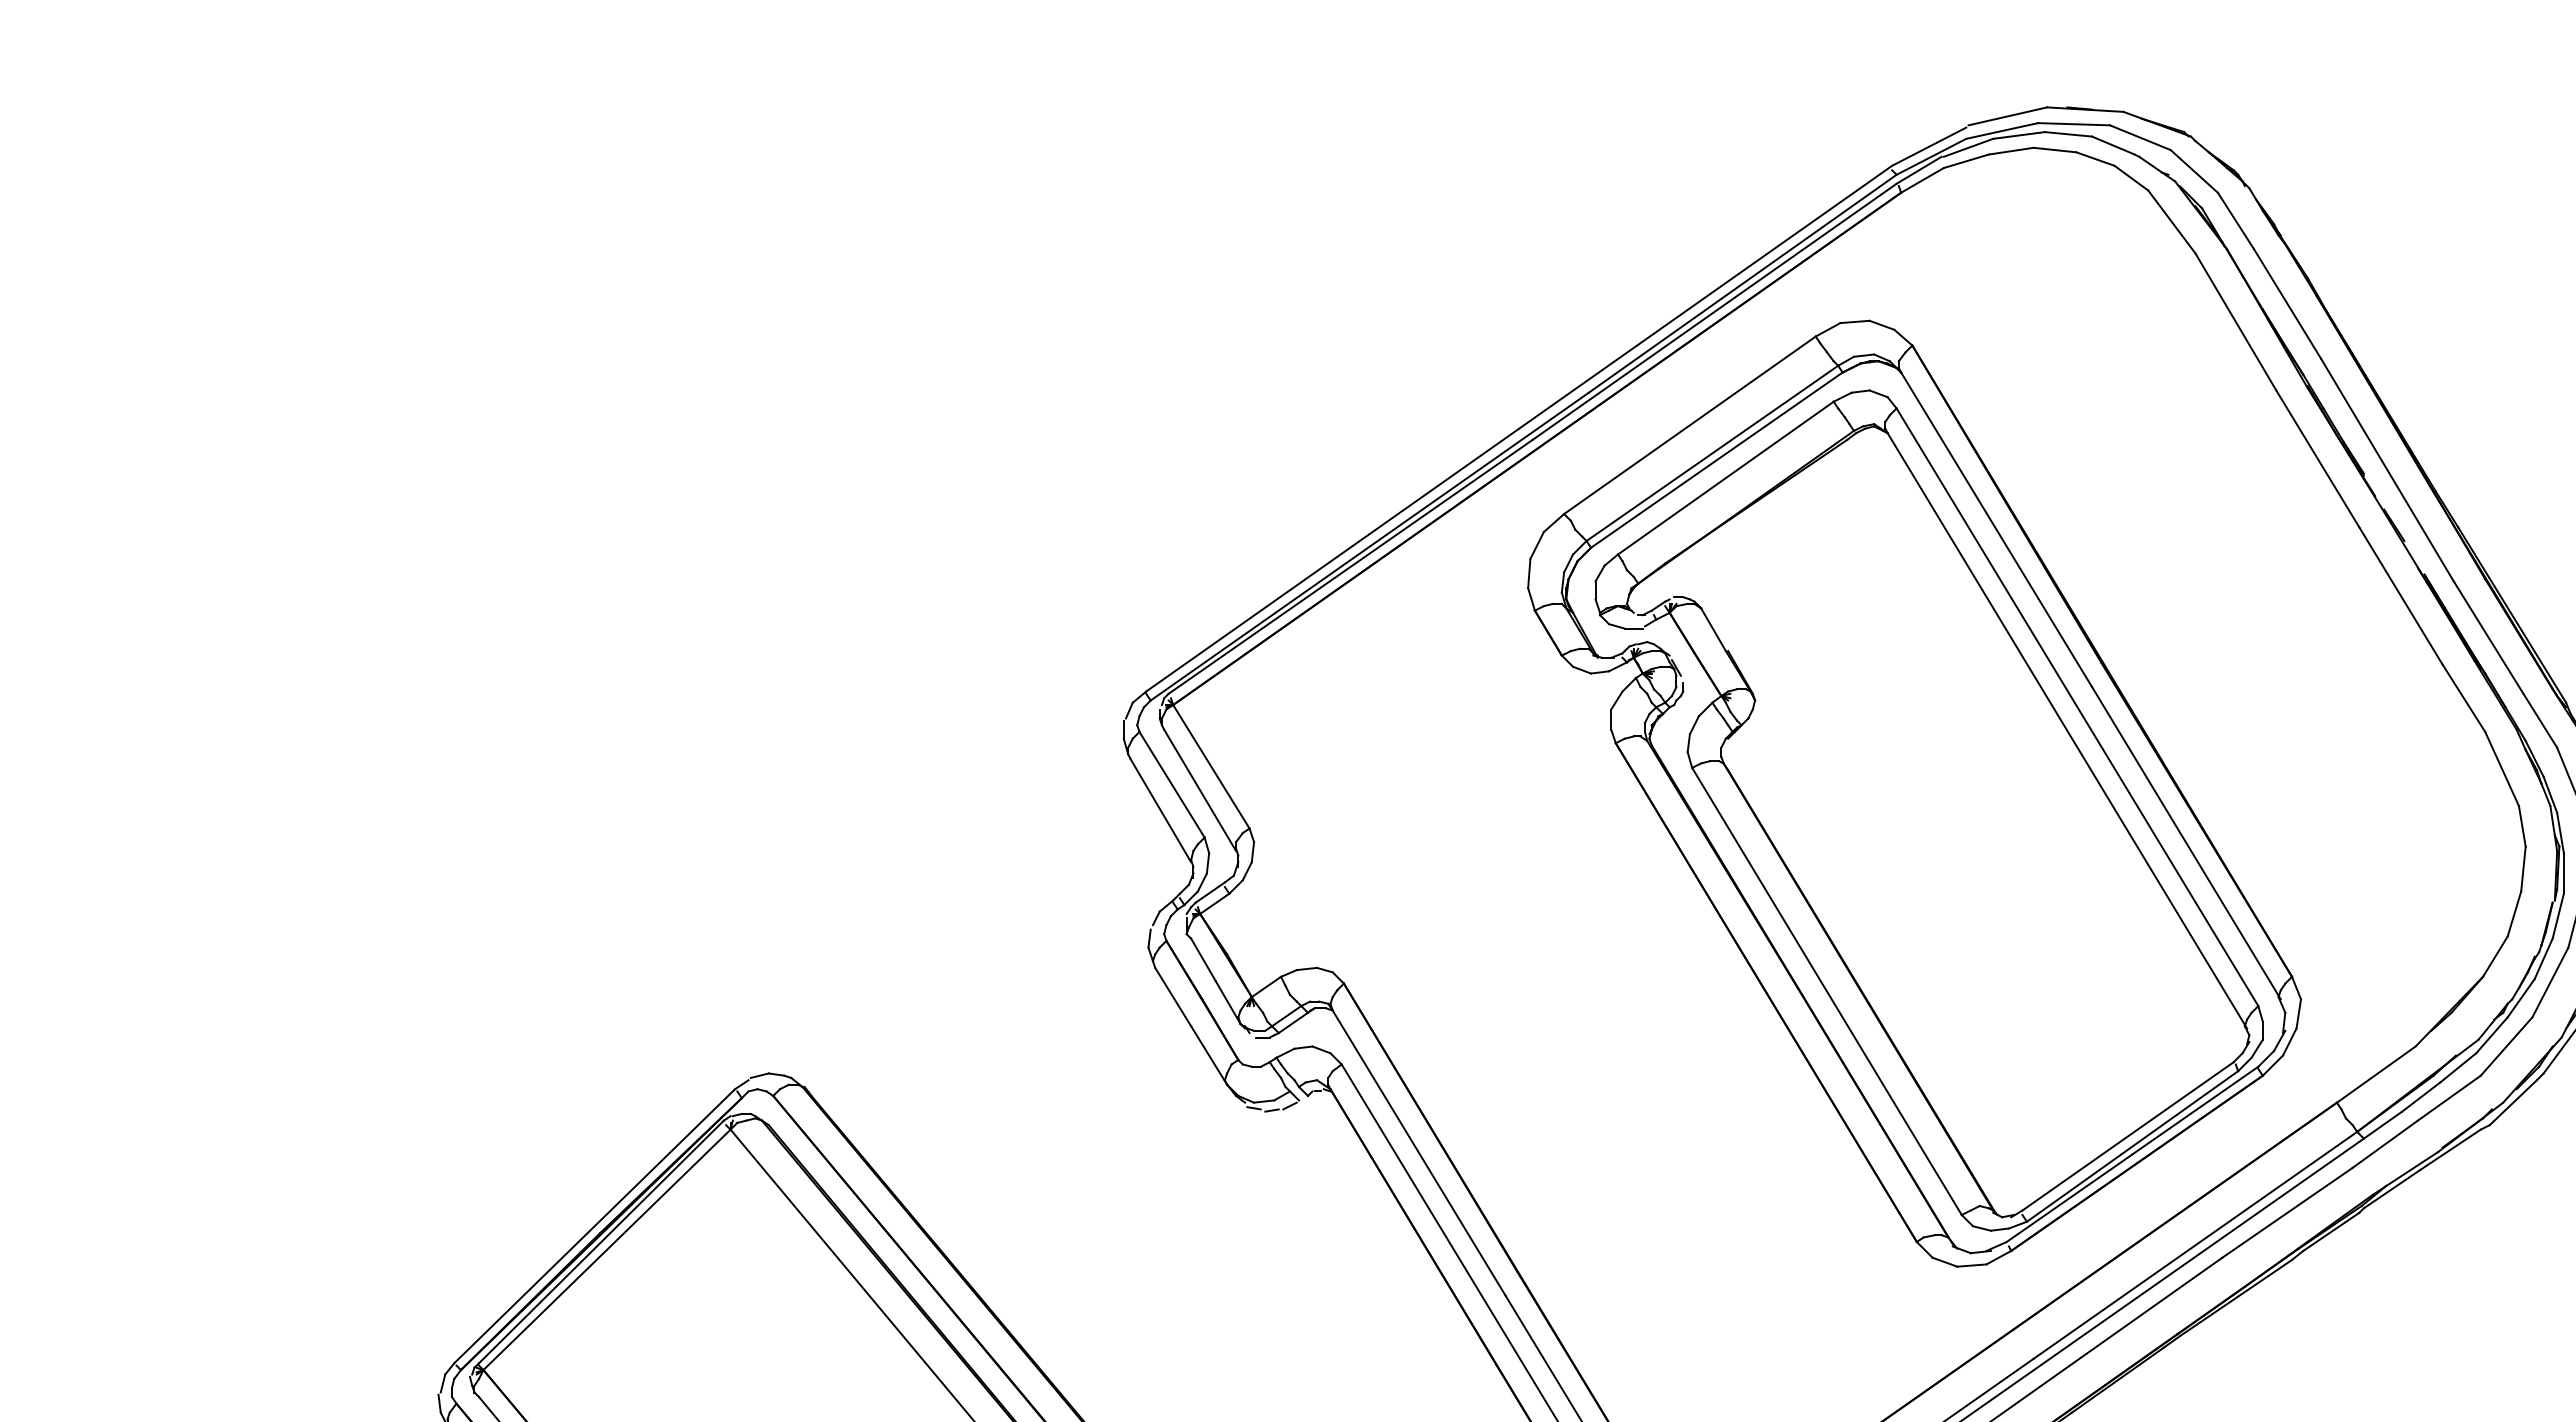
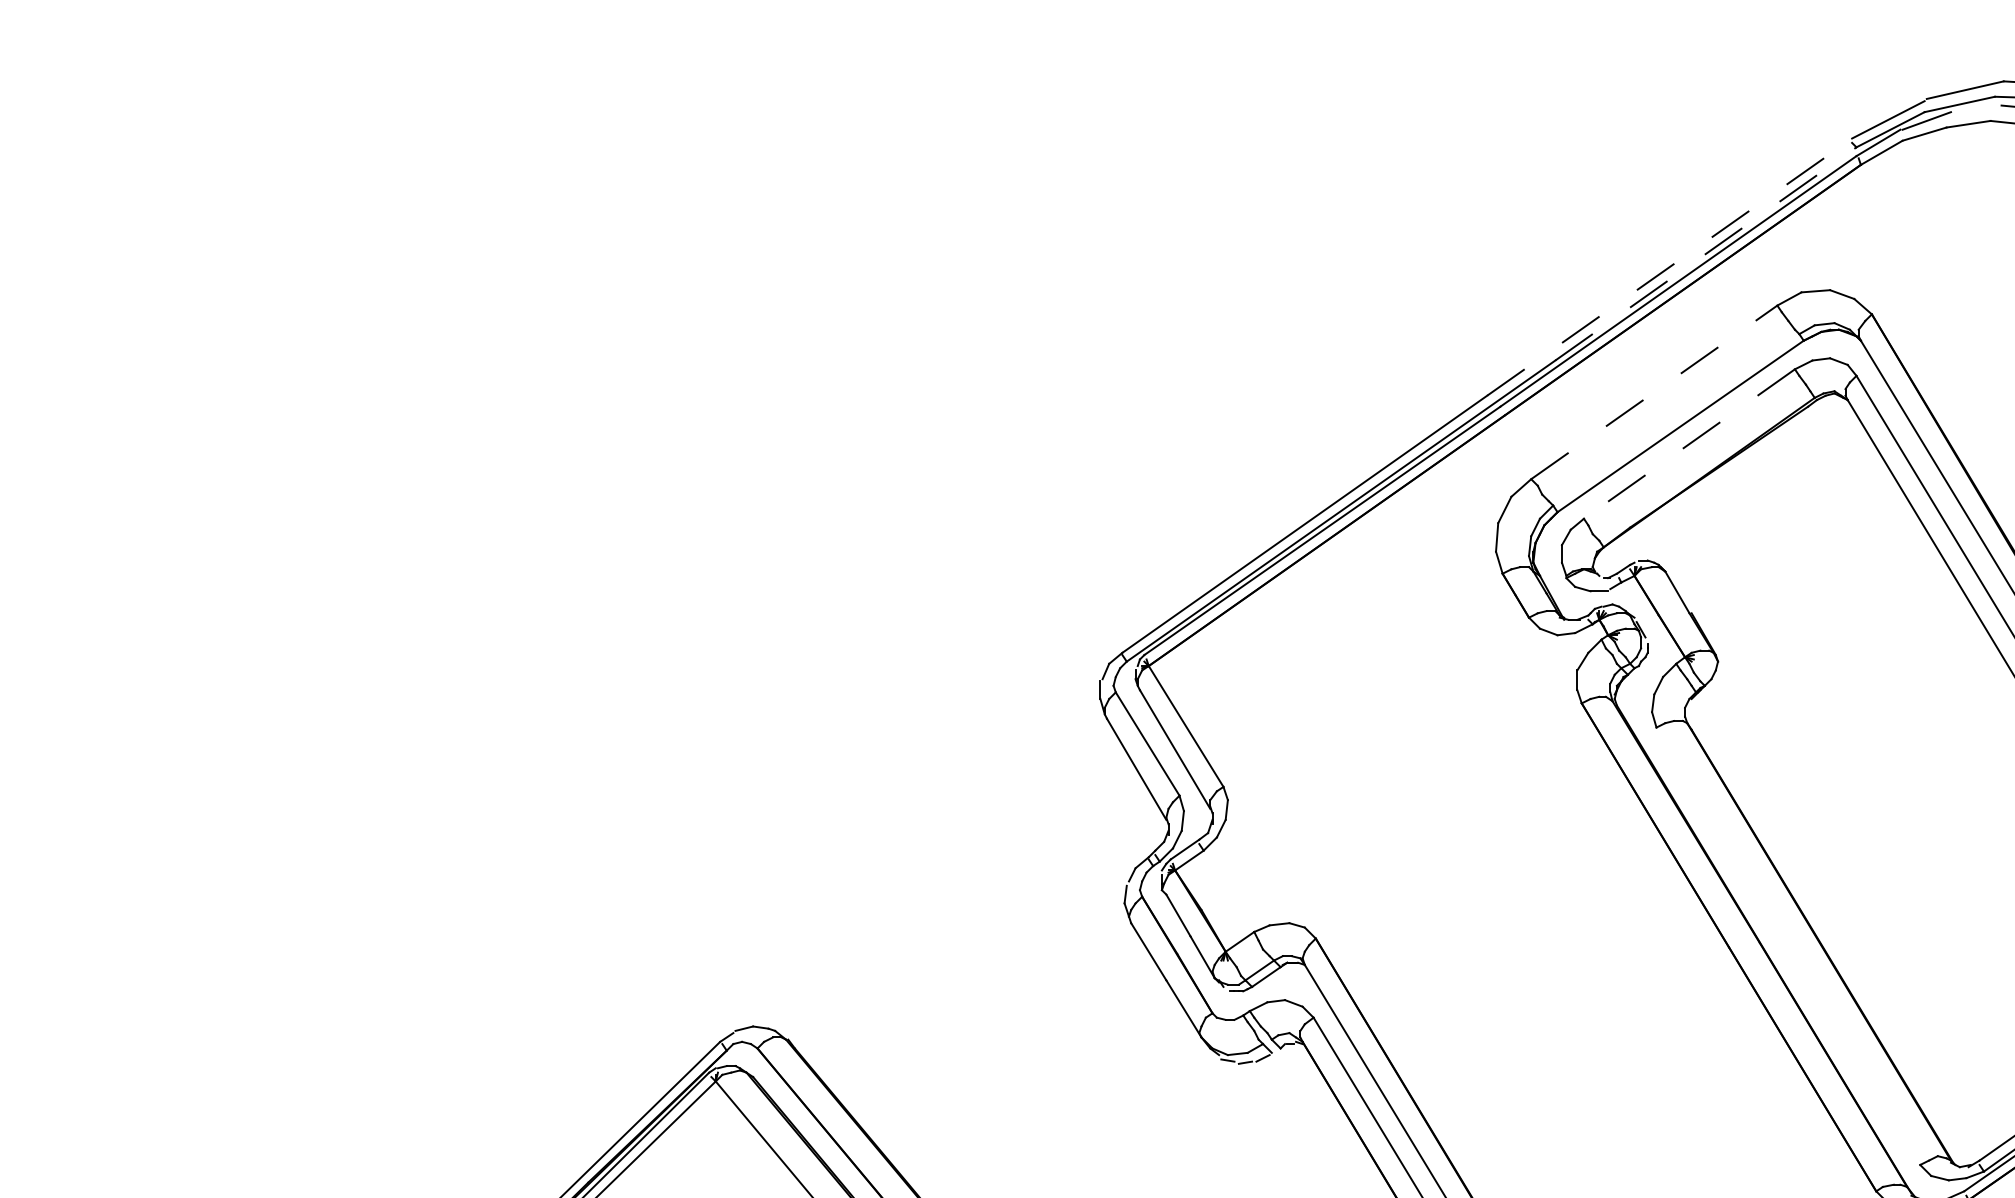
line: (2018, 135) -> (1975, 108), removed
line: (1742, 283) -> (1705, 253), solid -> dashed
line: (1706, 296) -> (1670, 266), solid -> dashed
line: (1689, 425) -> (1653, 392), solid -> dashed
line: (1712, 453) -> (1676, 419), removed
line: (1725, 478) -> (1689, 444), solid -> dashed
line: (1826, 991) -> (1787, 946), removed

